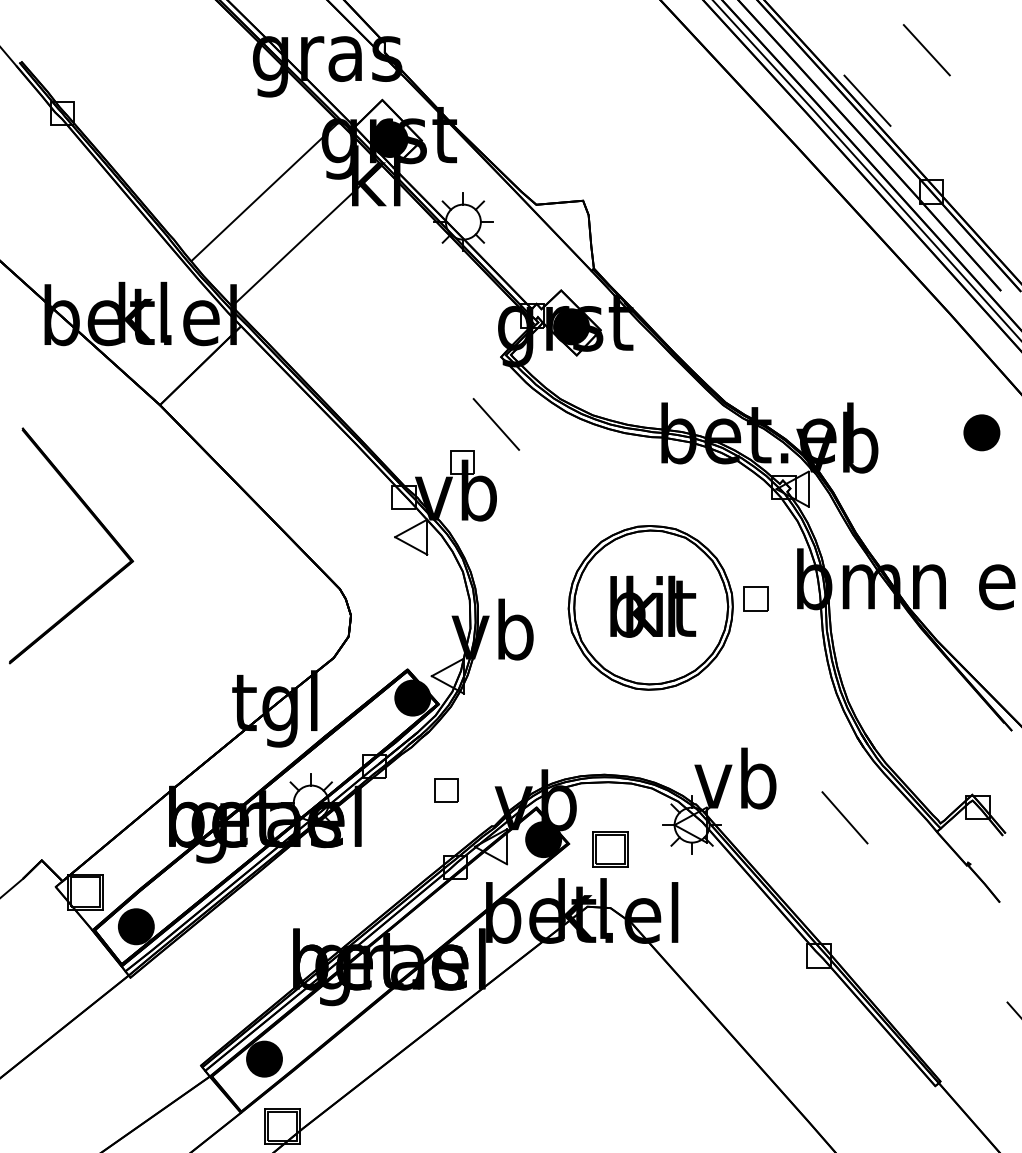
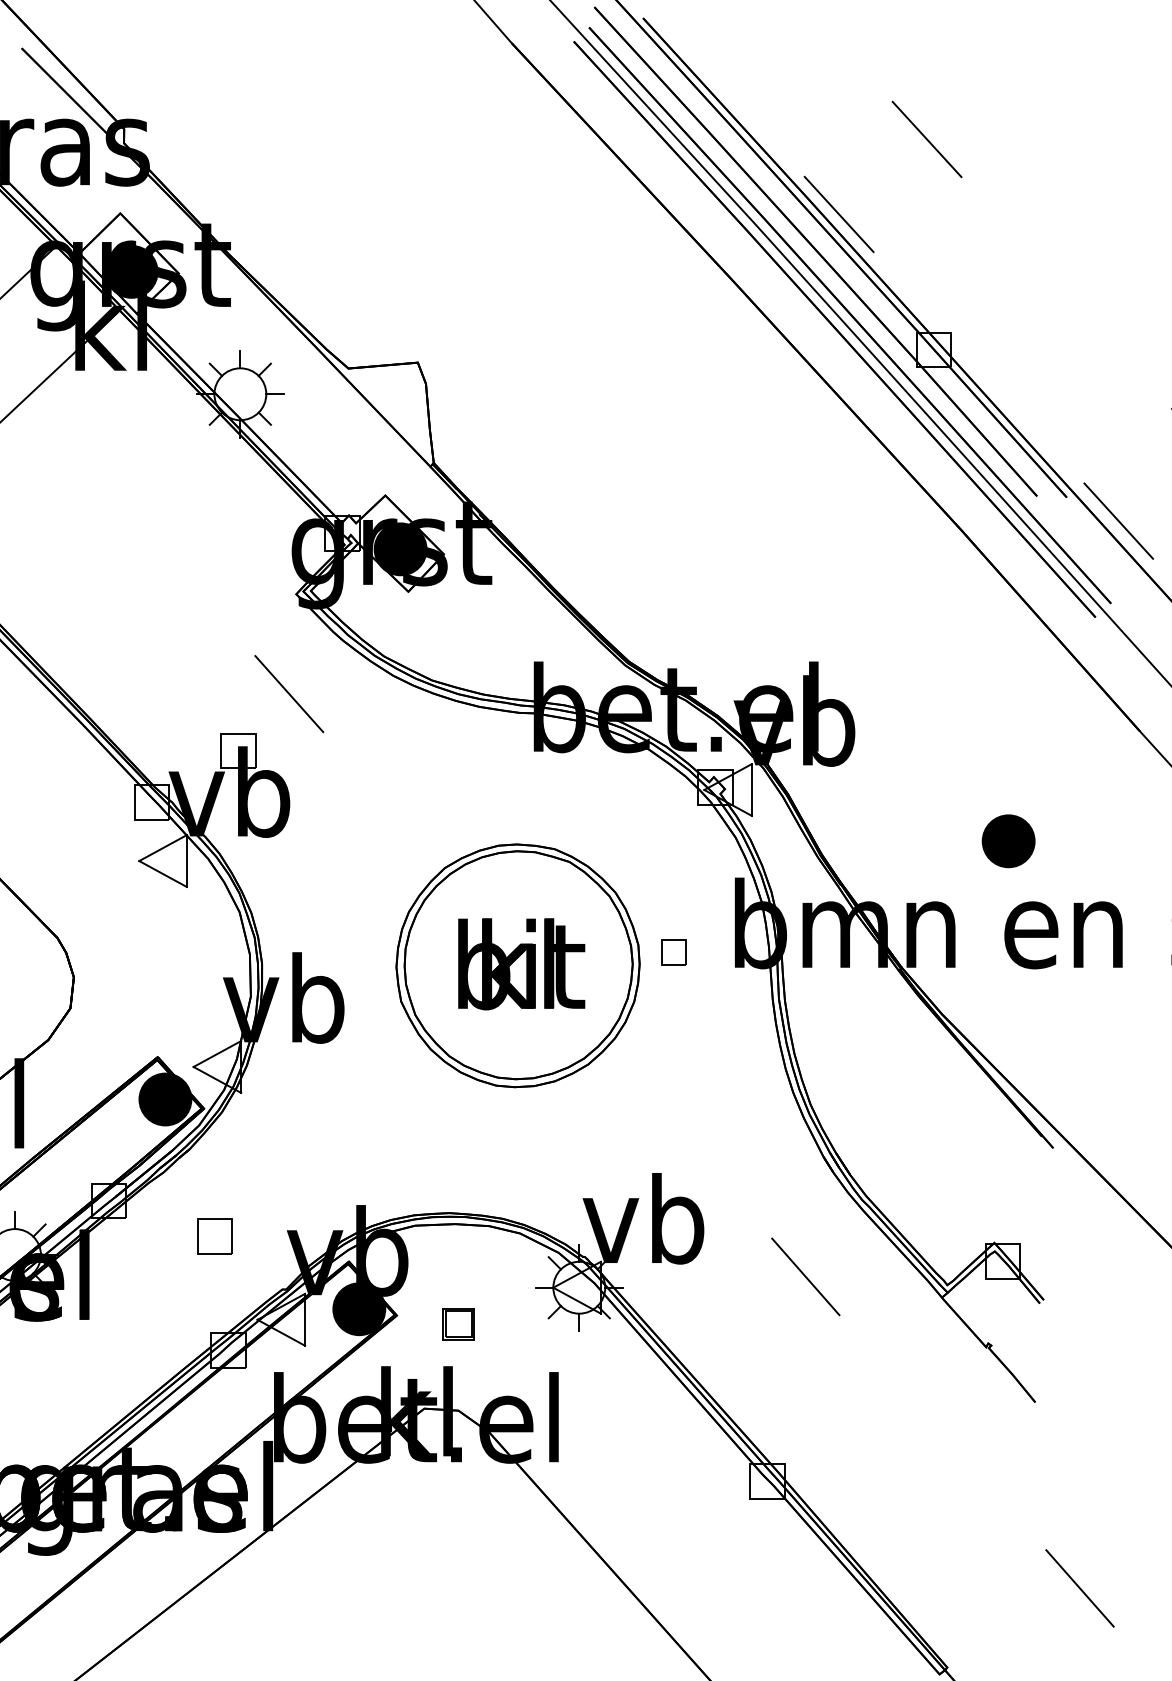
part: (981, 432) -> (1008, 840), moved
part: (755, 598) -> (673, 951), size x0.7
part: (610, 849) -> (458, 1323), size x0.6

